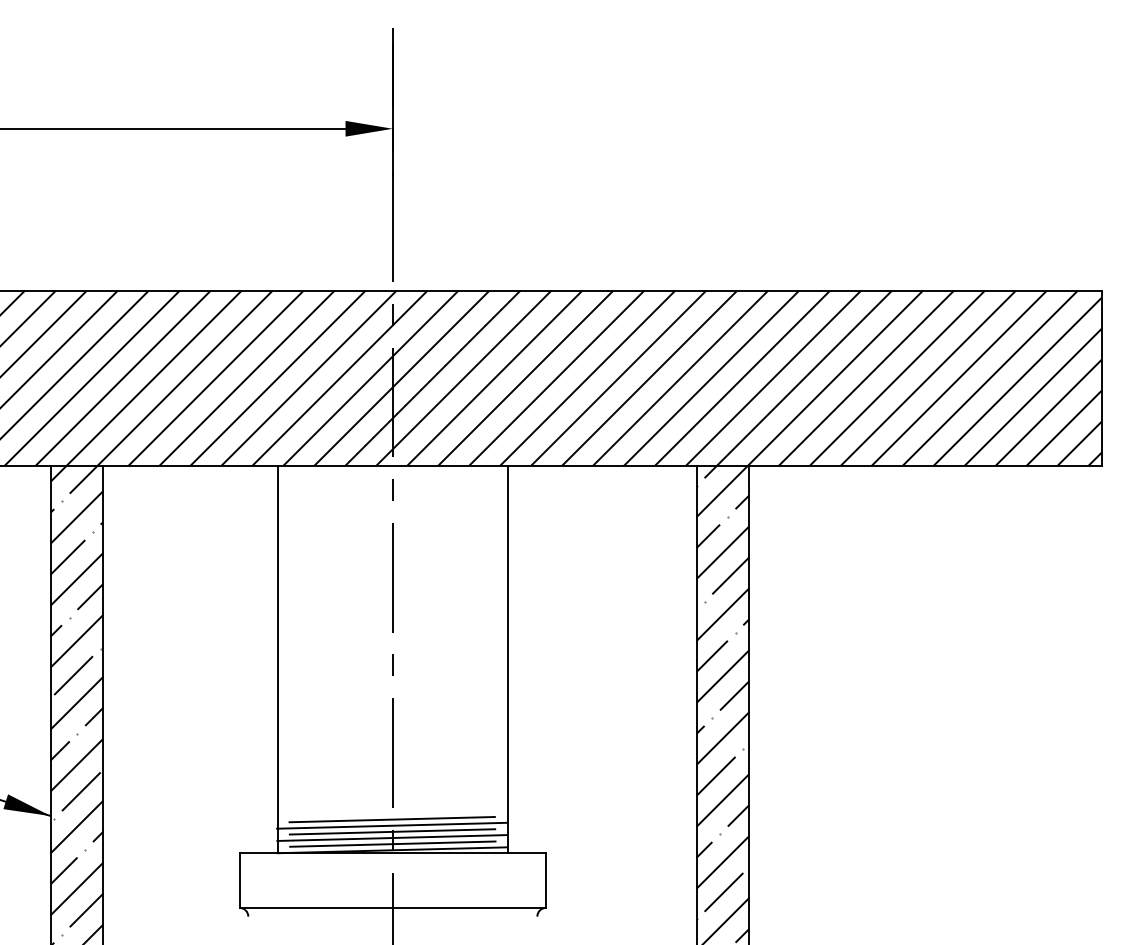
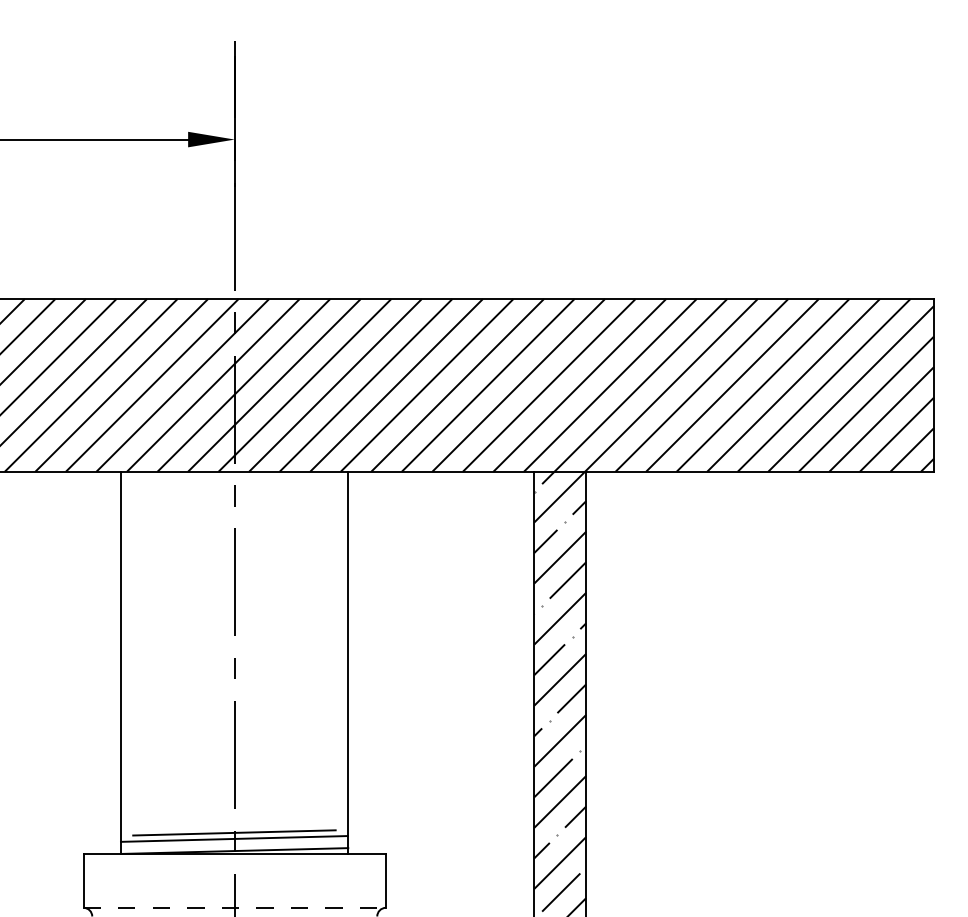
line: (391, 819) -> (233, 820), removed
line: (392, 825) -> (234, 826), removed
line: (392, 843) -> (234, 844), removed
line: (393, 907) -> (235, 907), solid -> dashed

